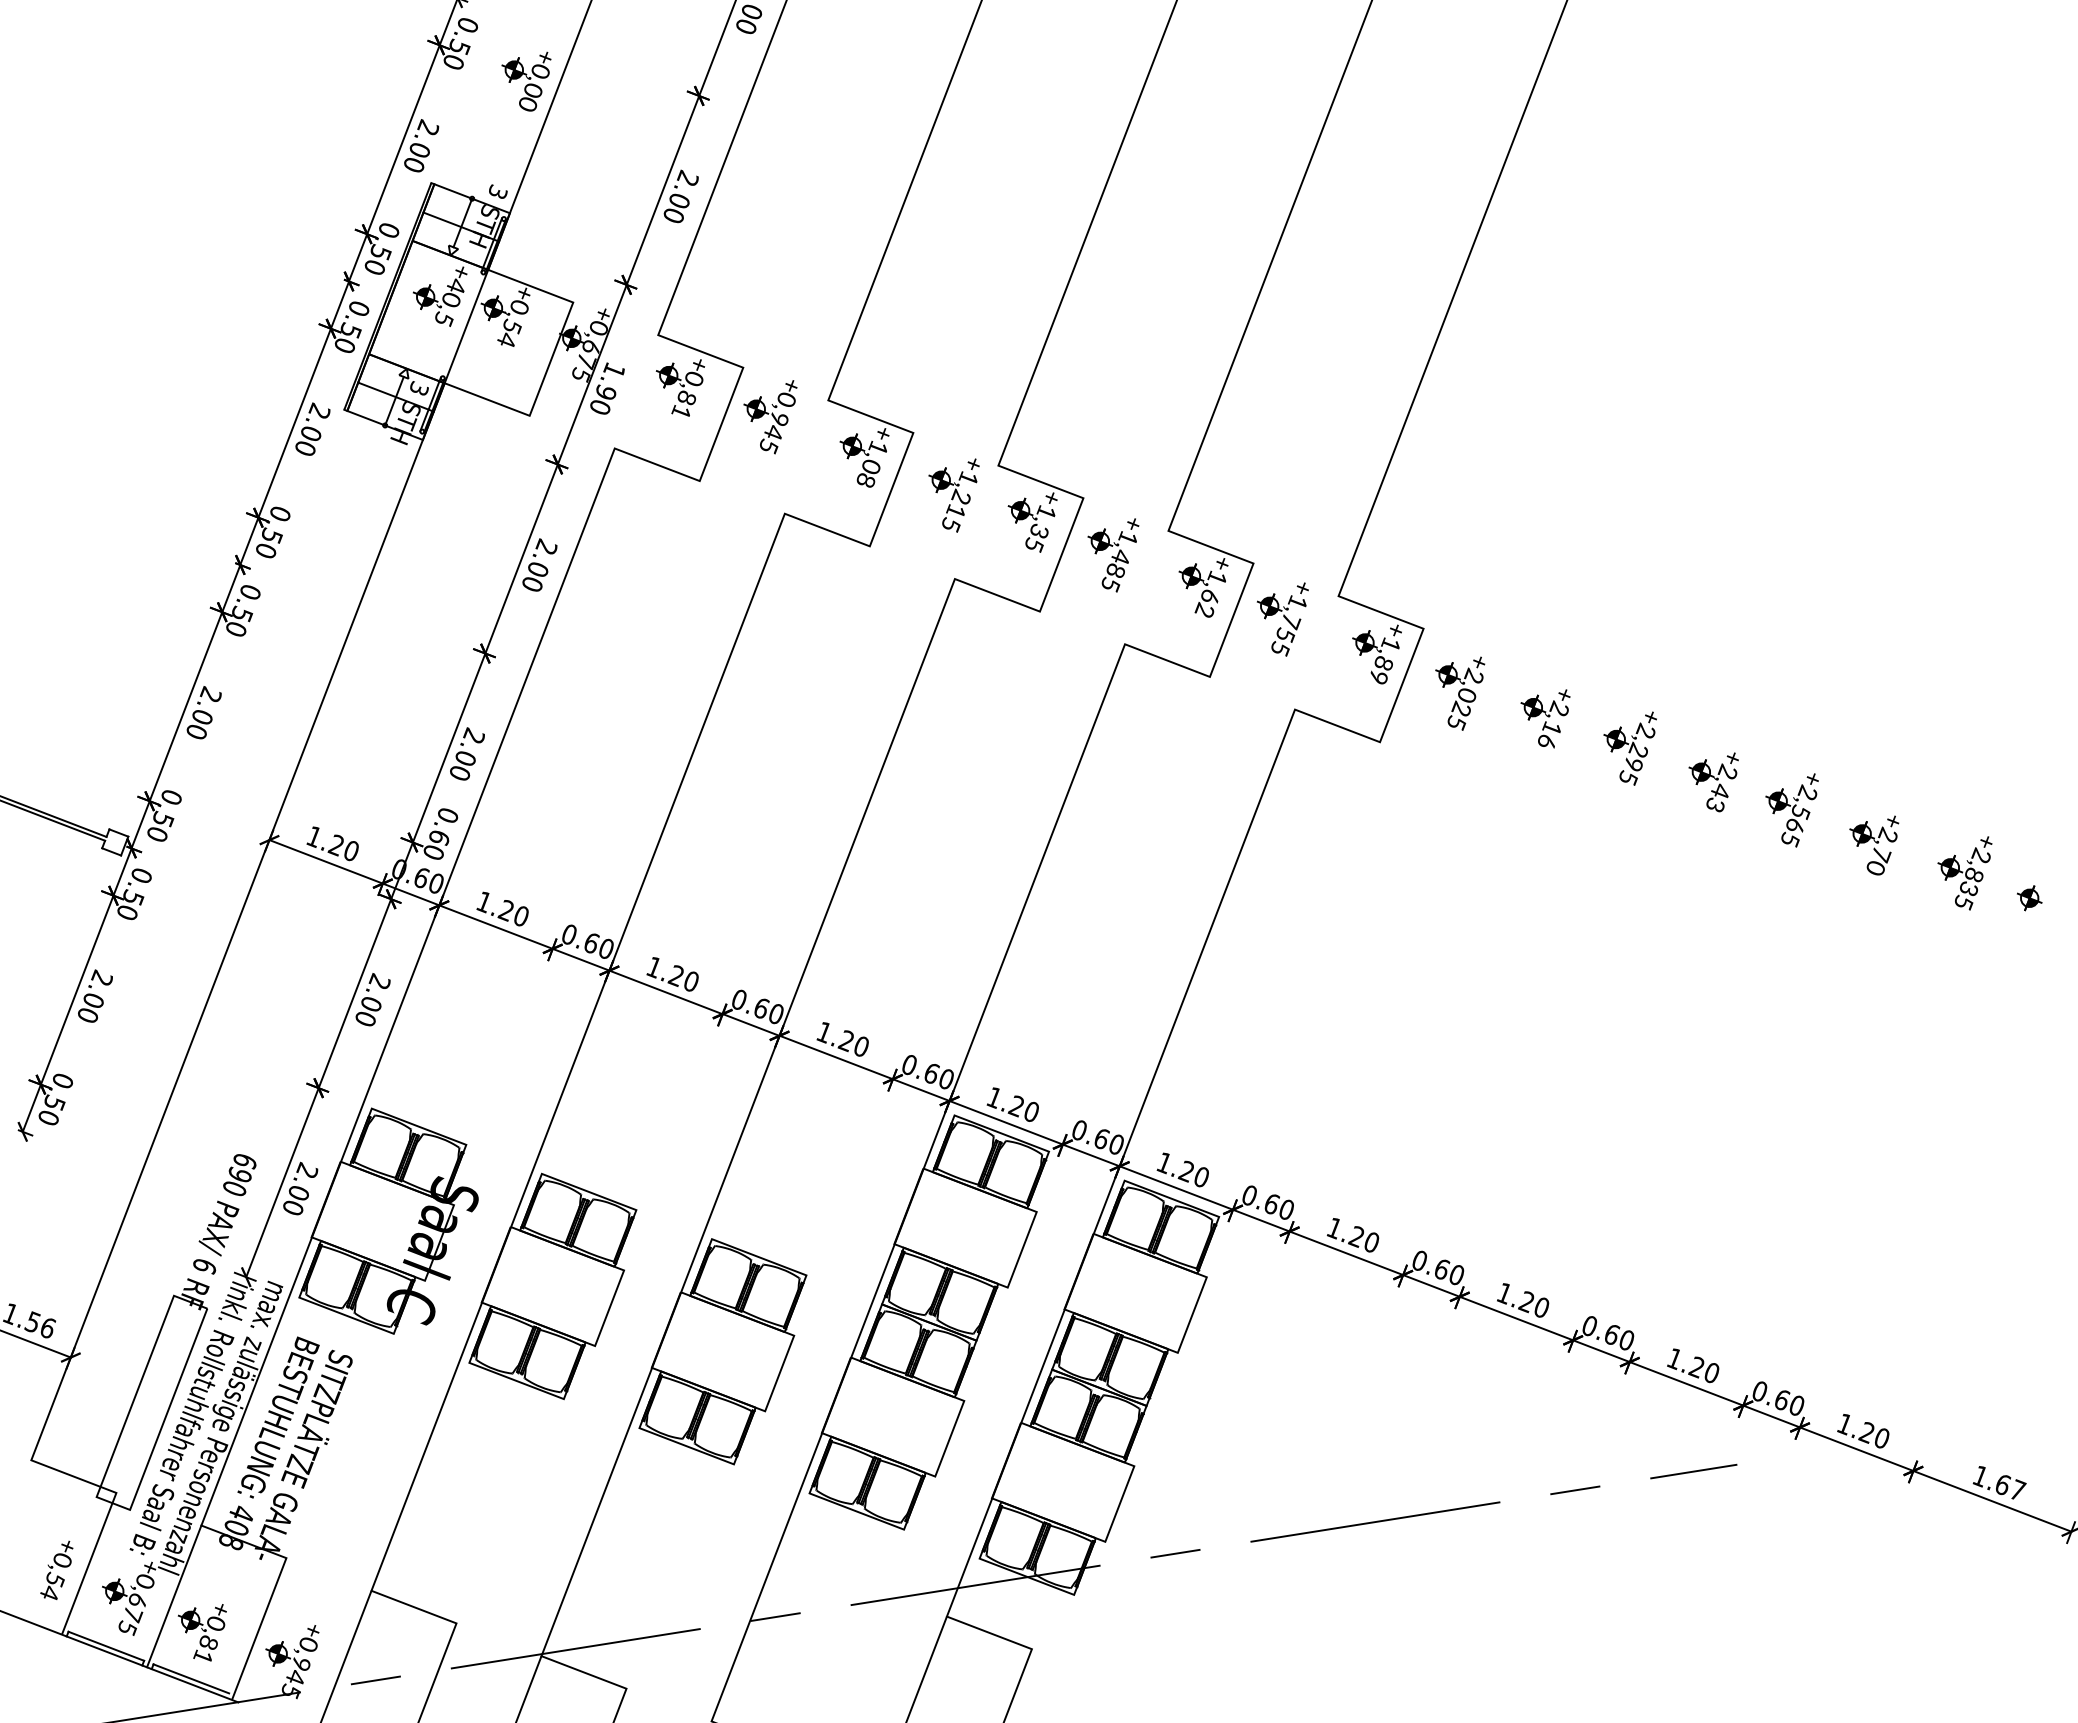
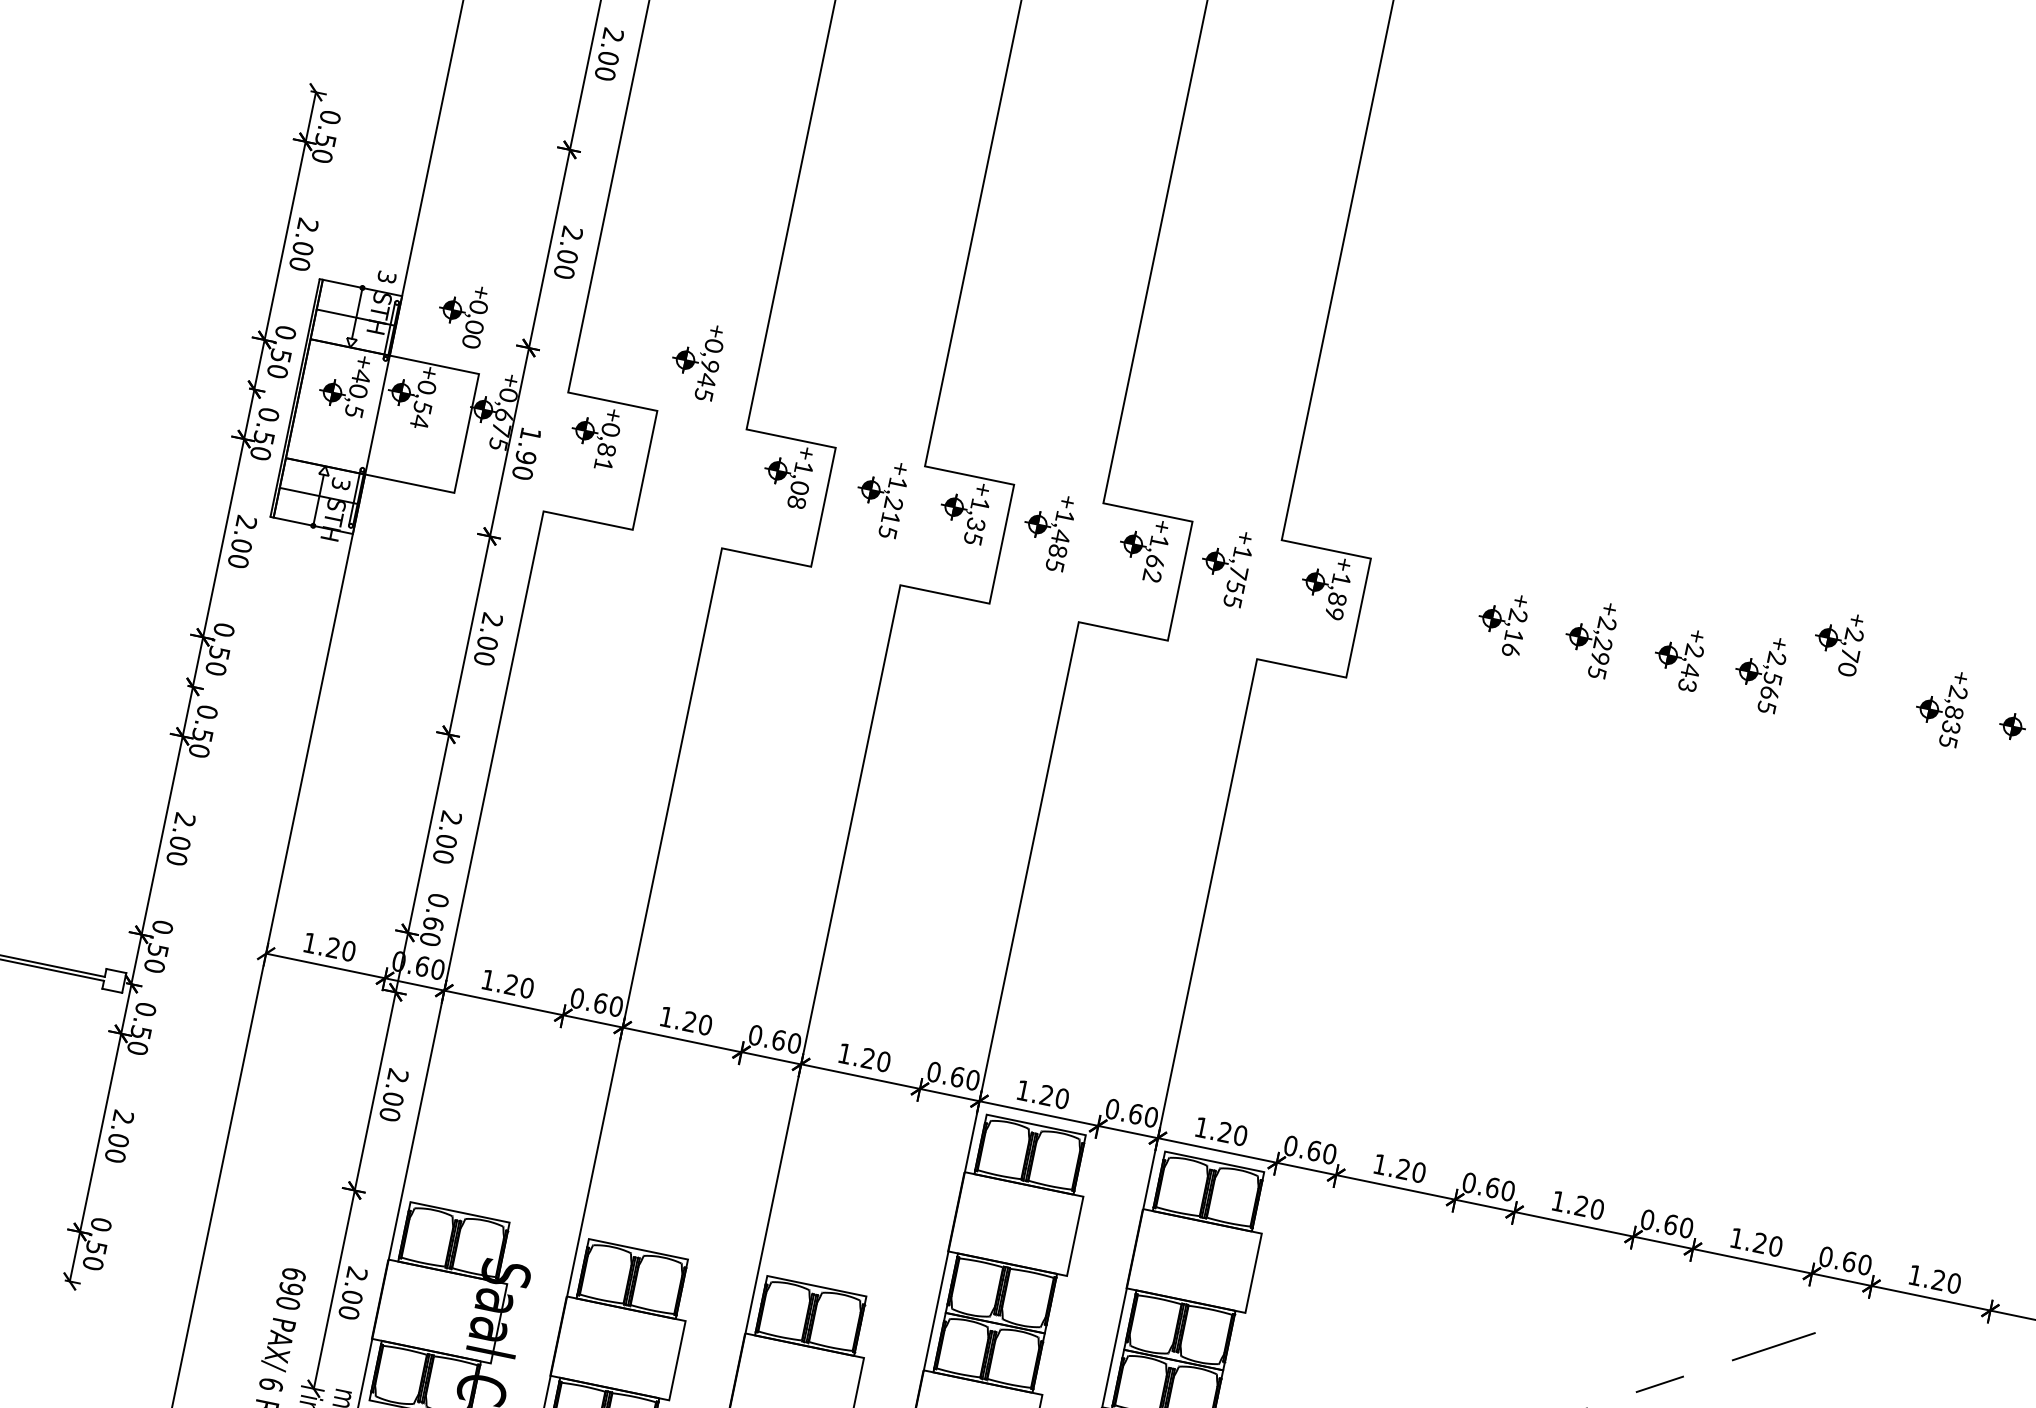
part: (526, 81) -> (466, 319), moved
part: (770, 417) -> (700, 366), moved
part: (1460, 693) -> (1417, 616), removed
part: (1874, 845) -> (1842, 647), moved

